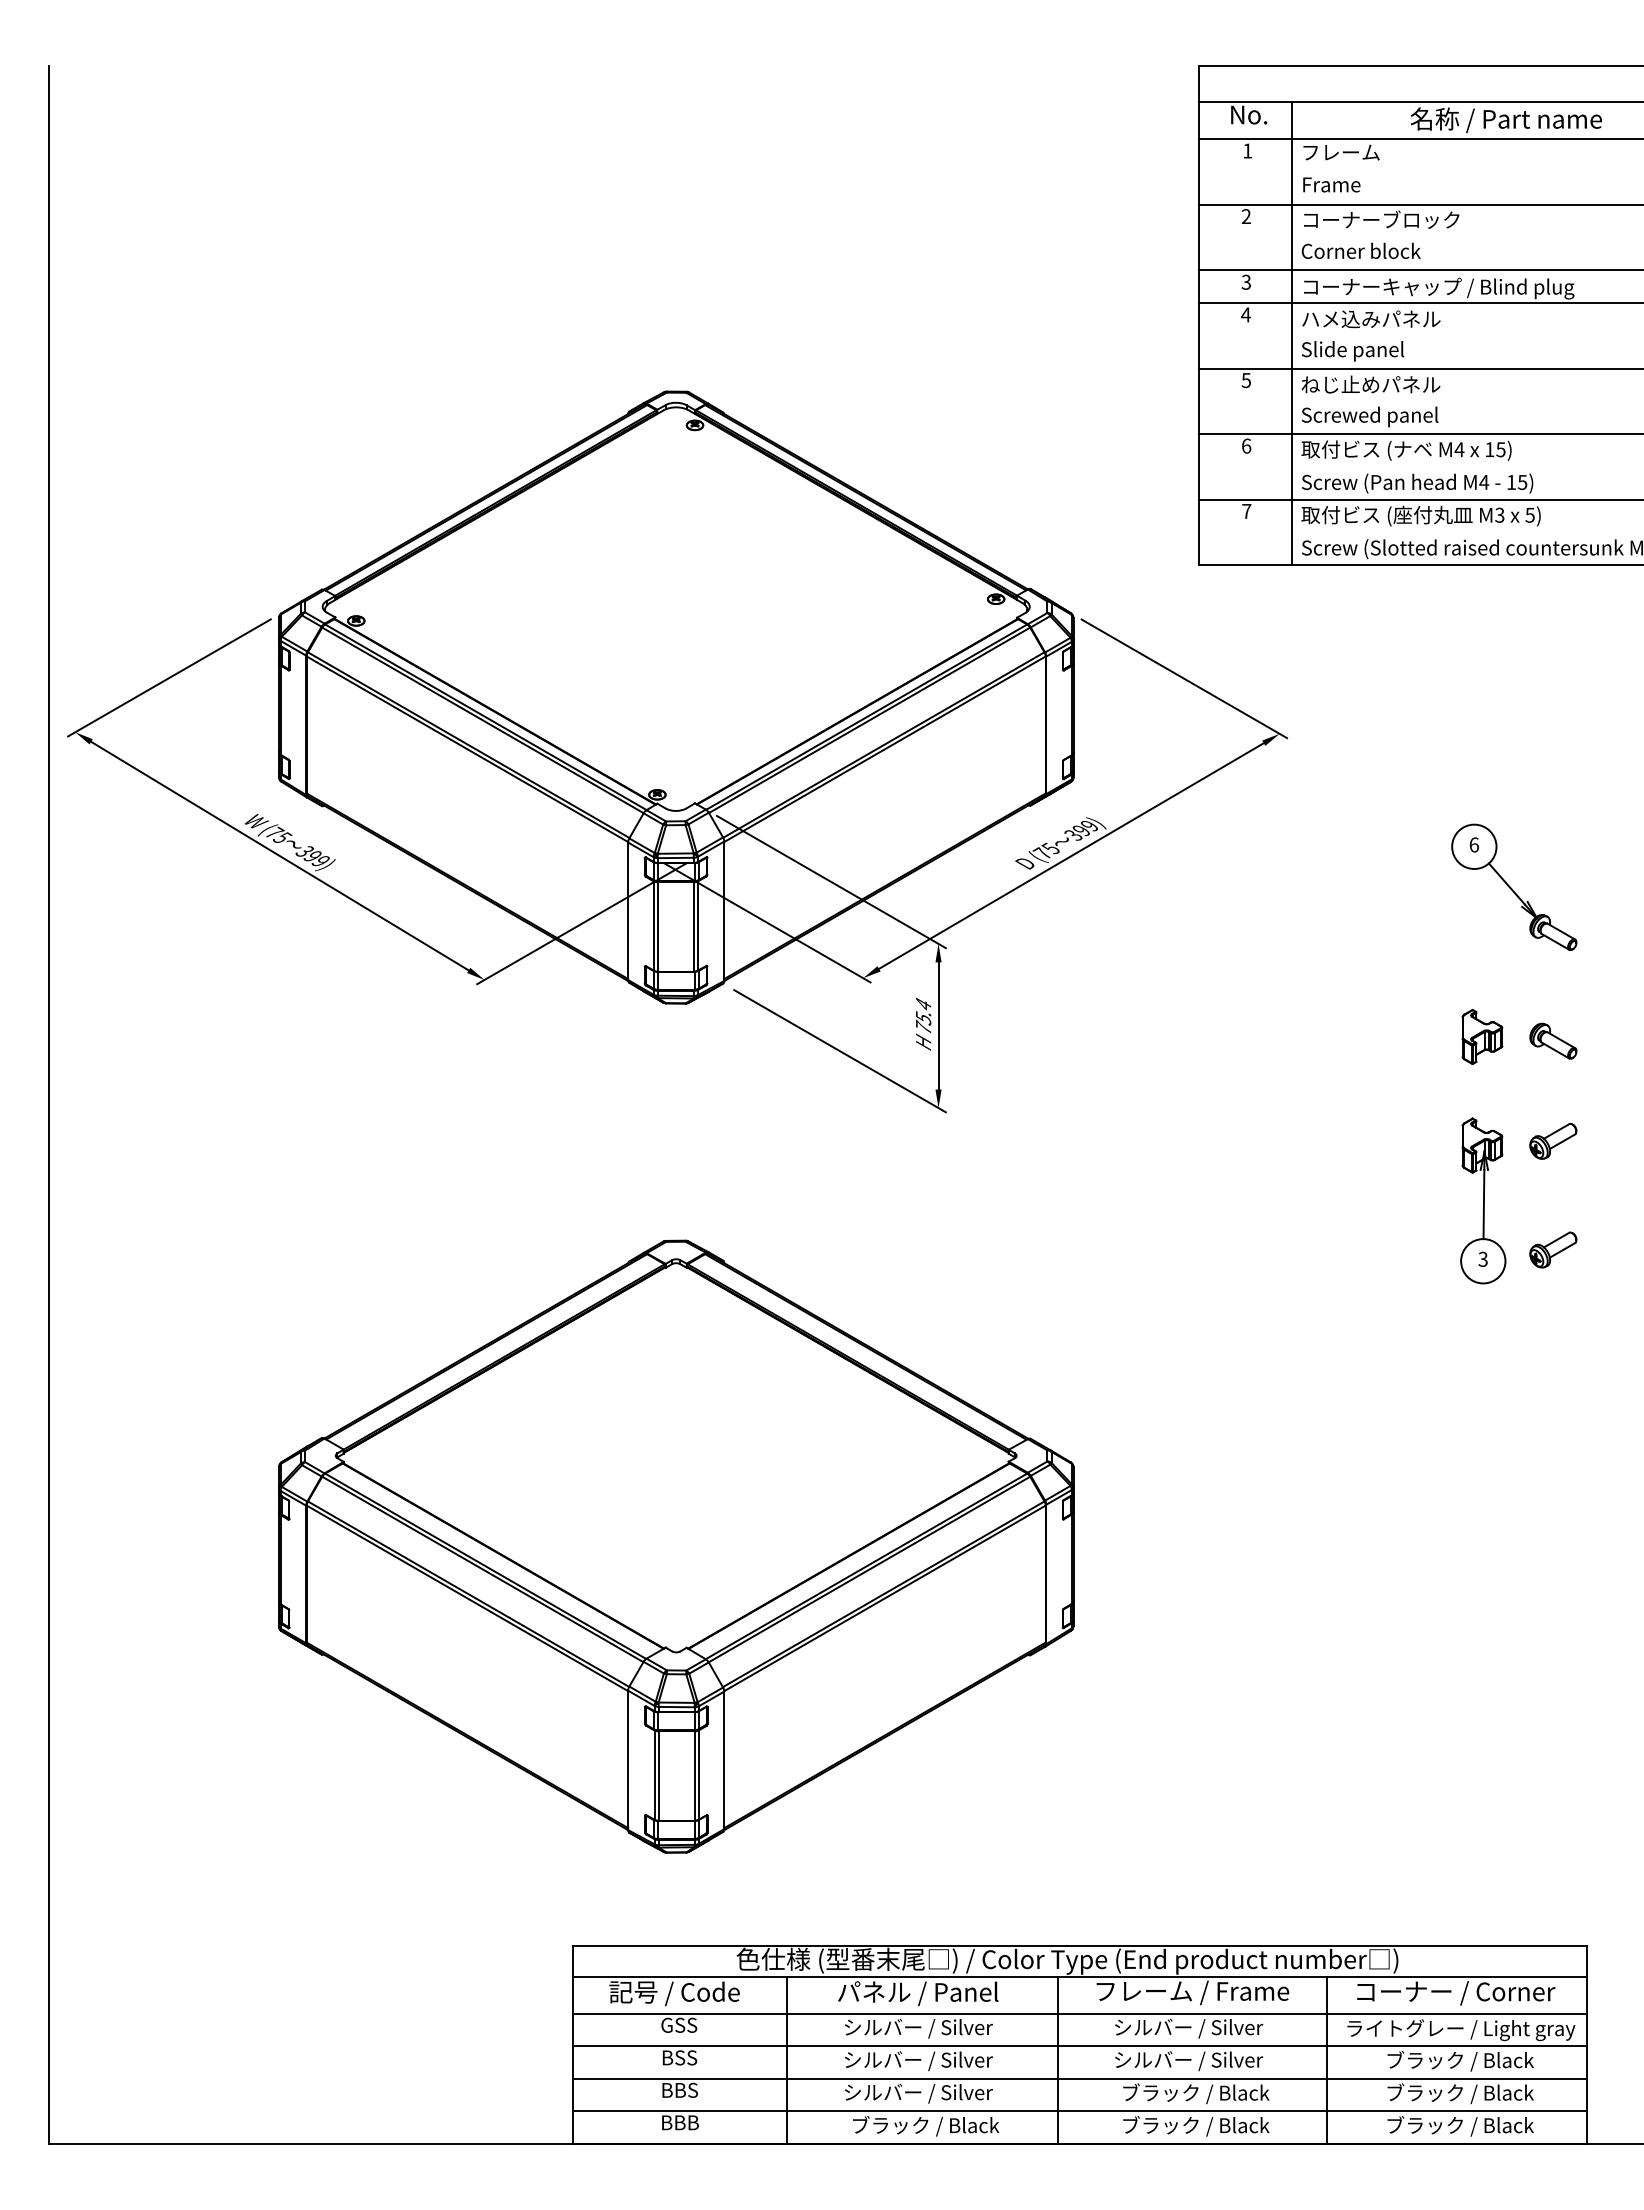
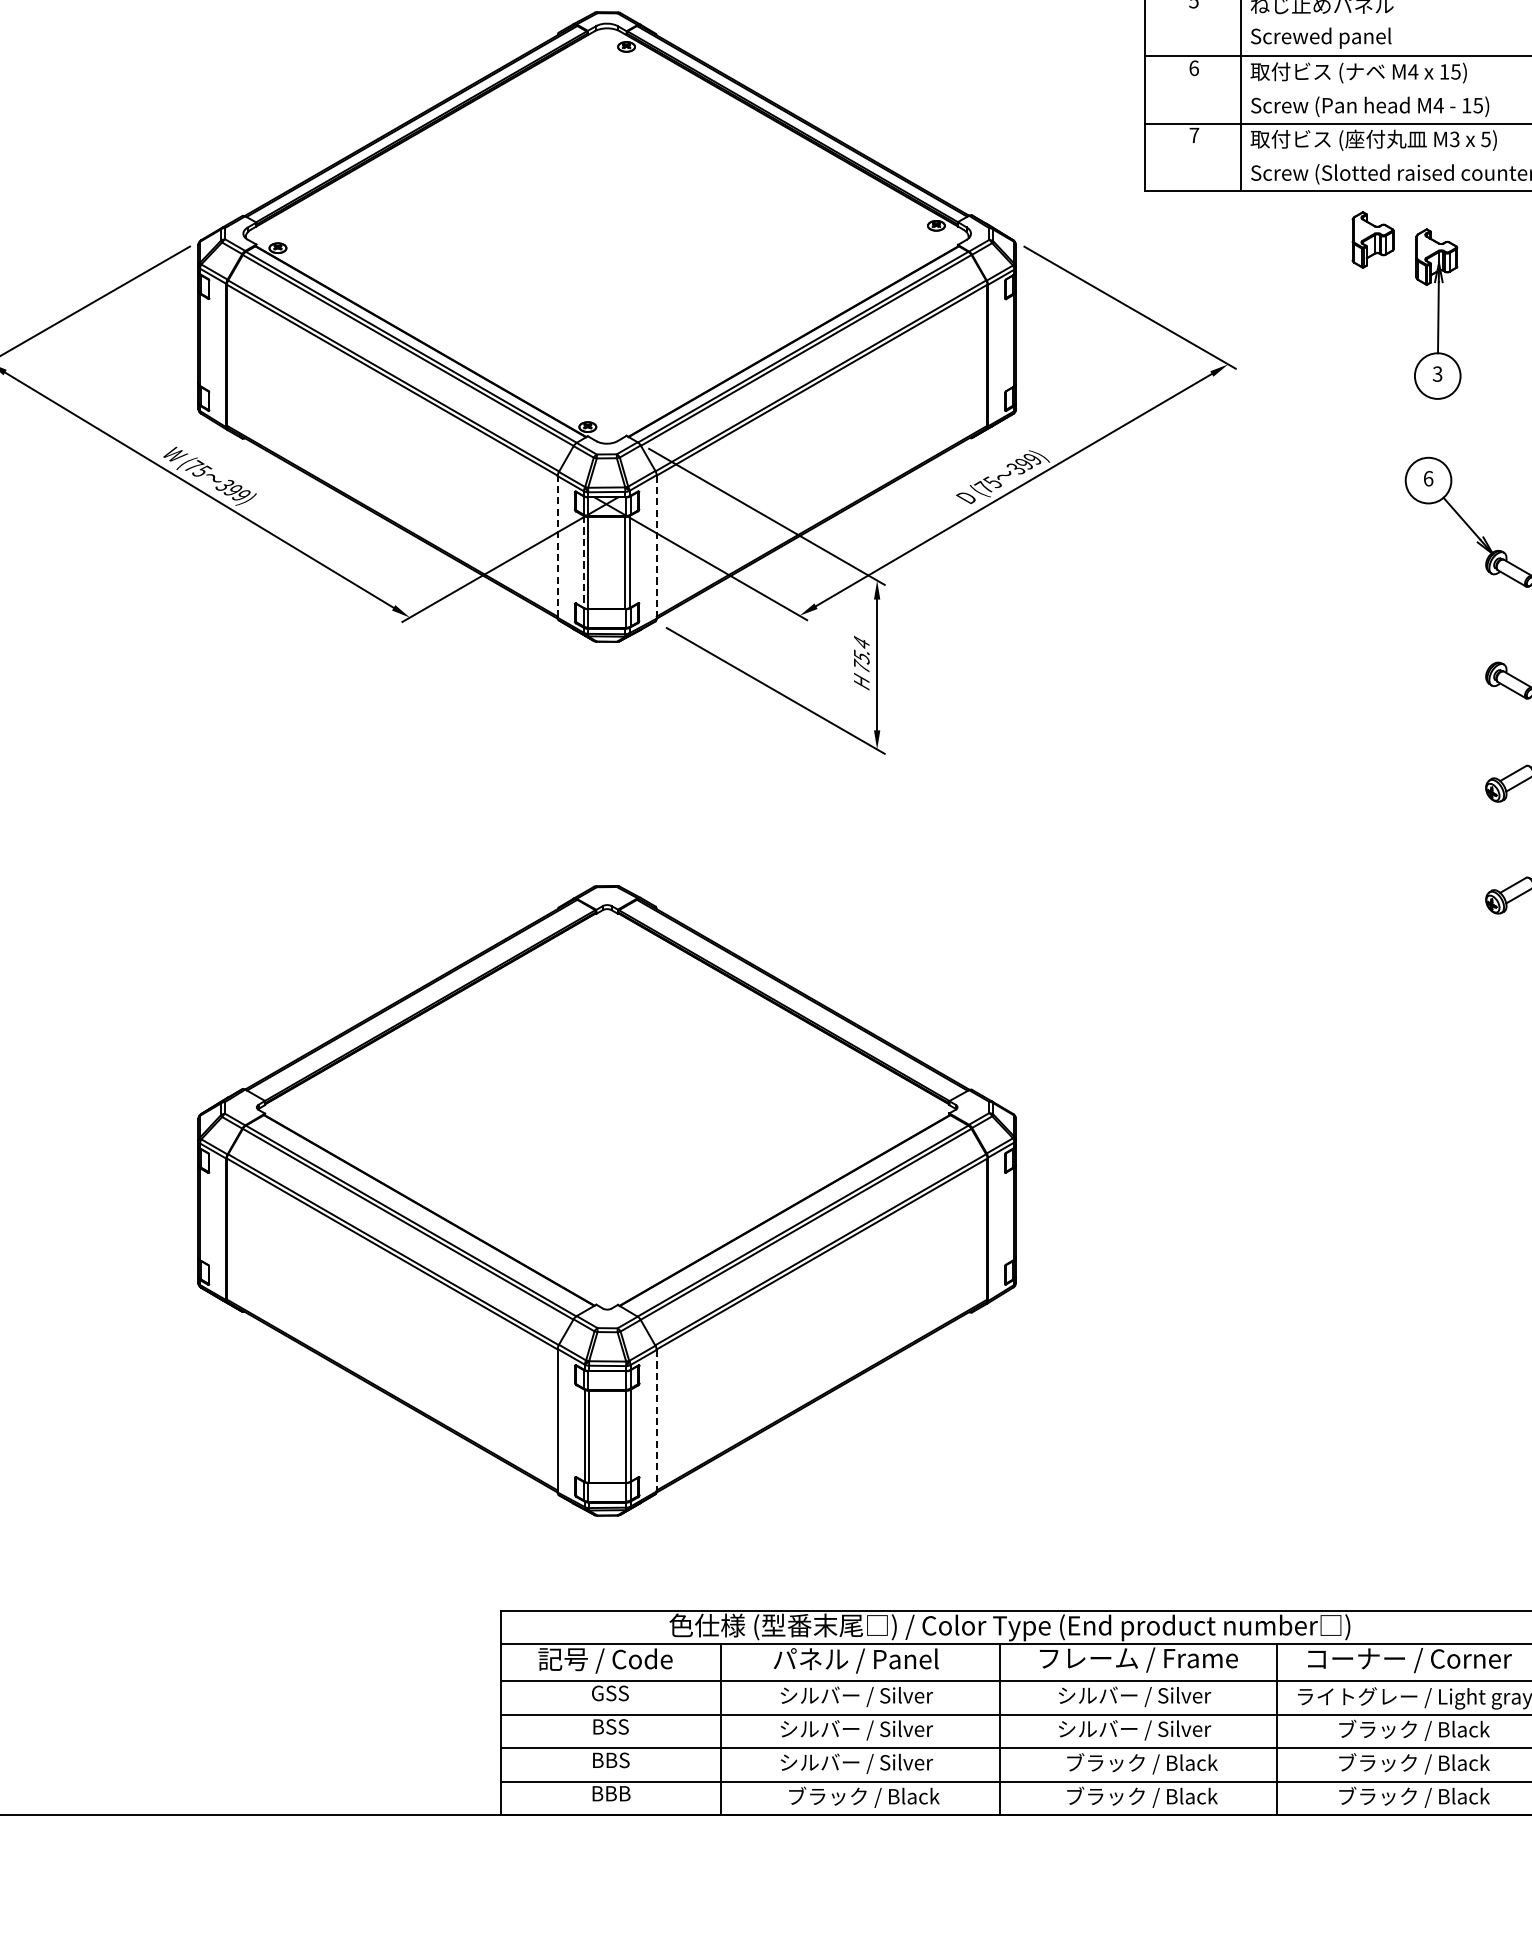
line: (628, 911) -> (558, 547), solid -> dashed
line: (724, 911) -> (656, 547), solid -> dashed
line: (653, 925) -> (583, 561), solid -> dashed
part: (1482, 1036) -> (1373, 239), moved
part: (1483, 1200) -> (1437, 313), moved
line: (724, 1760) -> (656, 1420), solid -> dashed

